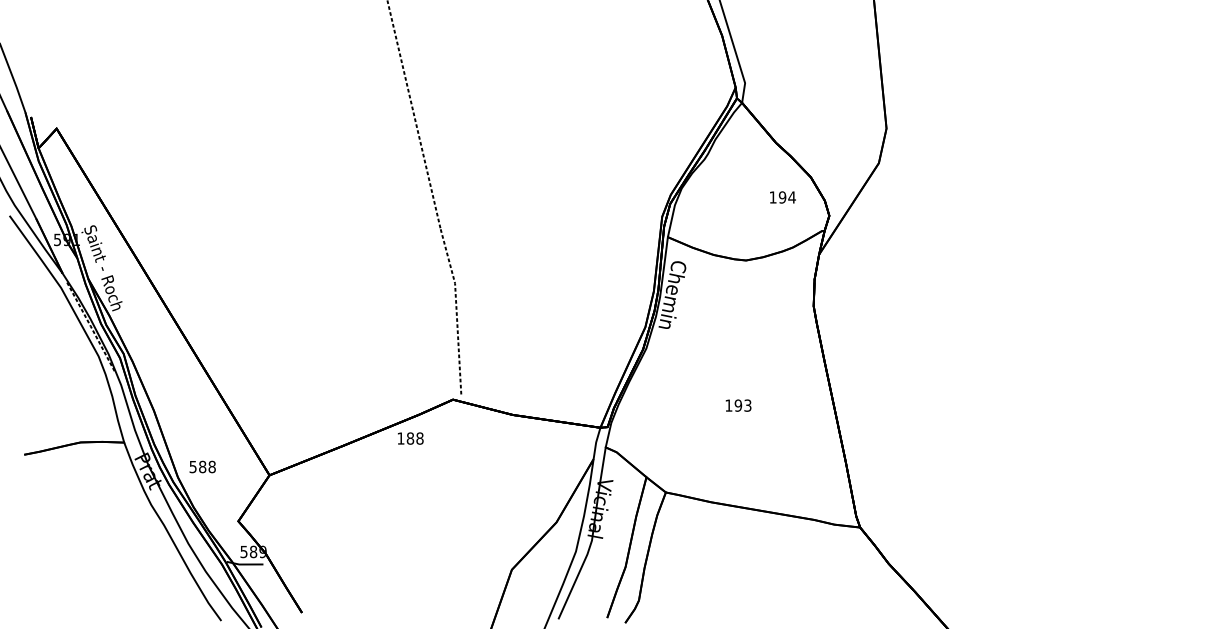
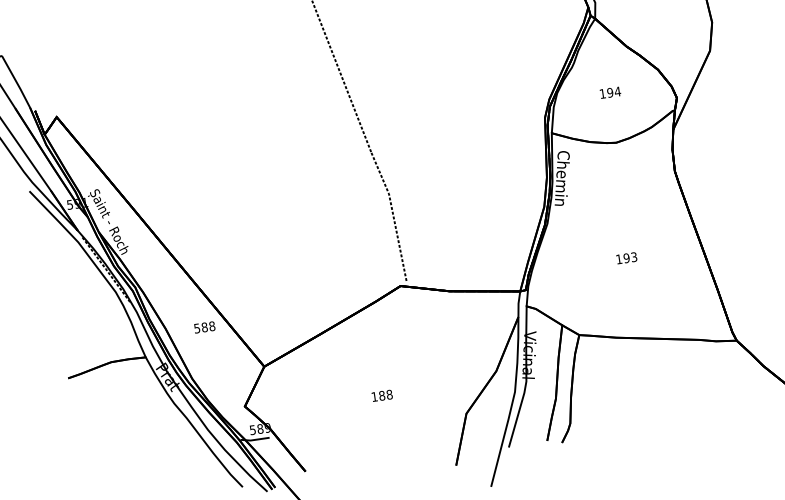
text: (782, 197) -> (610, 92), moved
text: (410, 438) -> (382, 395), moved
text: (202, 466) -> (204, 327), moved

